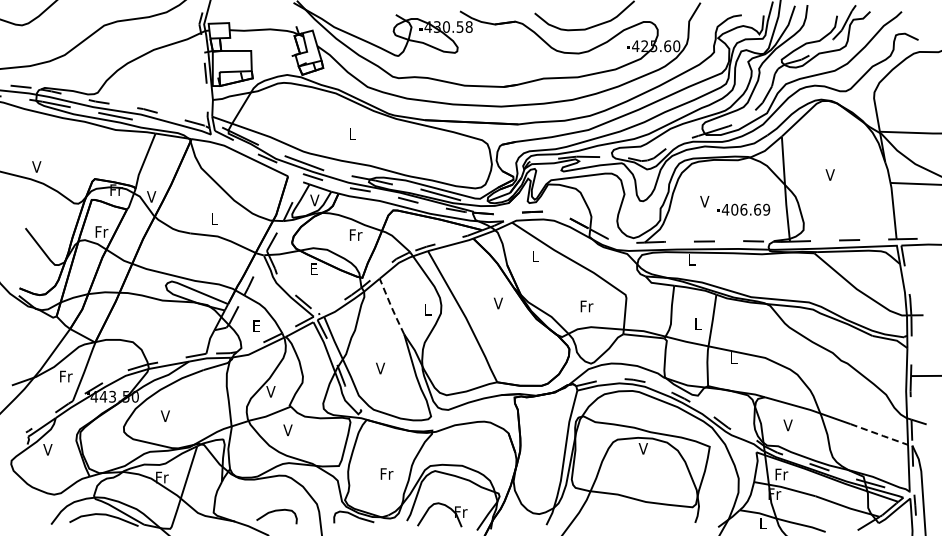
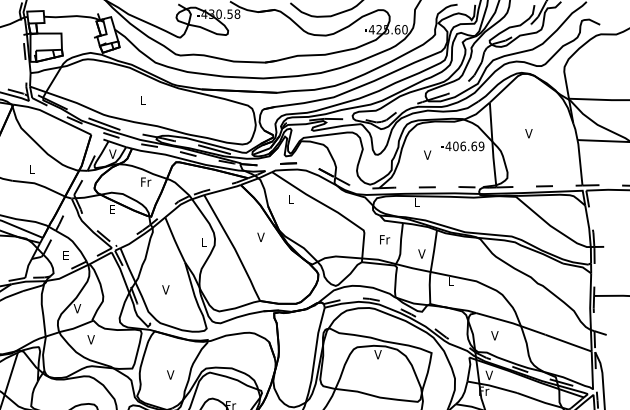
text: (743, 209) -> (462, 146), moved
line: (391, 306) -> (174, 239), dashed -> solid
text: (586, 306) -> (384, 239), moved
text: (697, 323) -> (421, 253), L -> V
line: (880, 434) -> (569, 343), dashed -> solid
text: (386, 473) -> (170, 374), Fr -> V
text: (781, 474) -> (489, 375), Fr -> V

